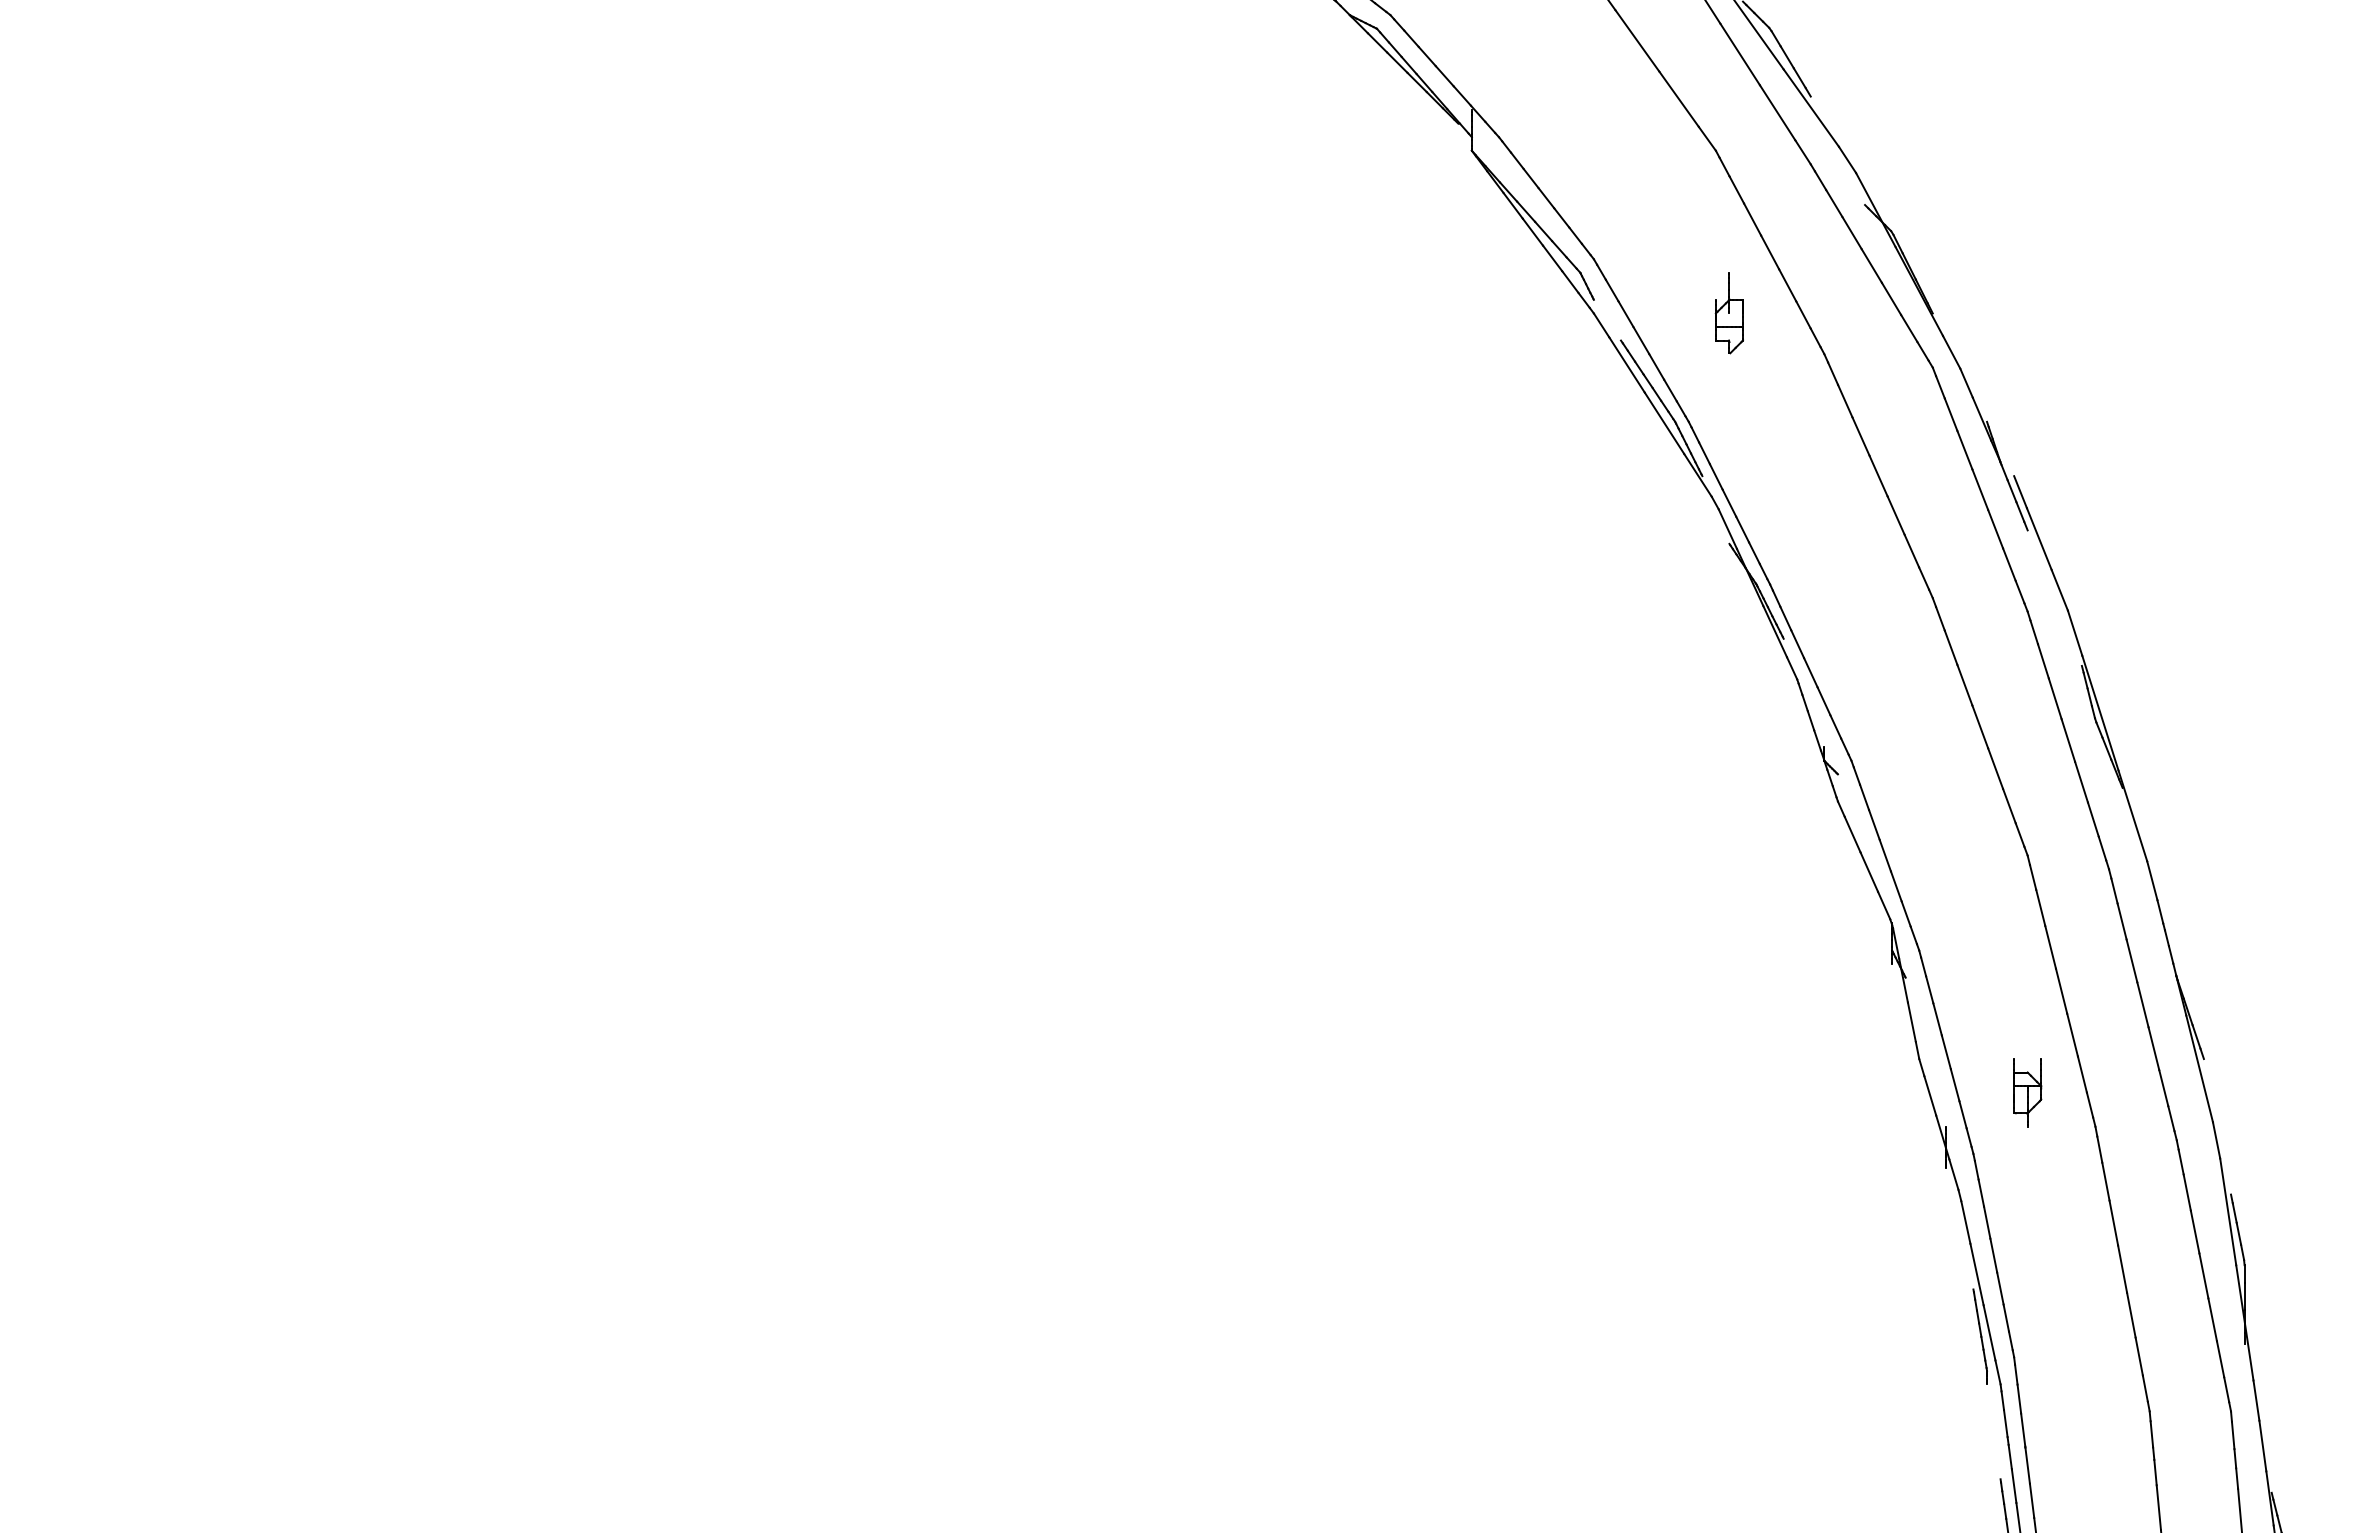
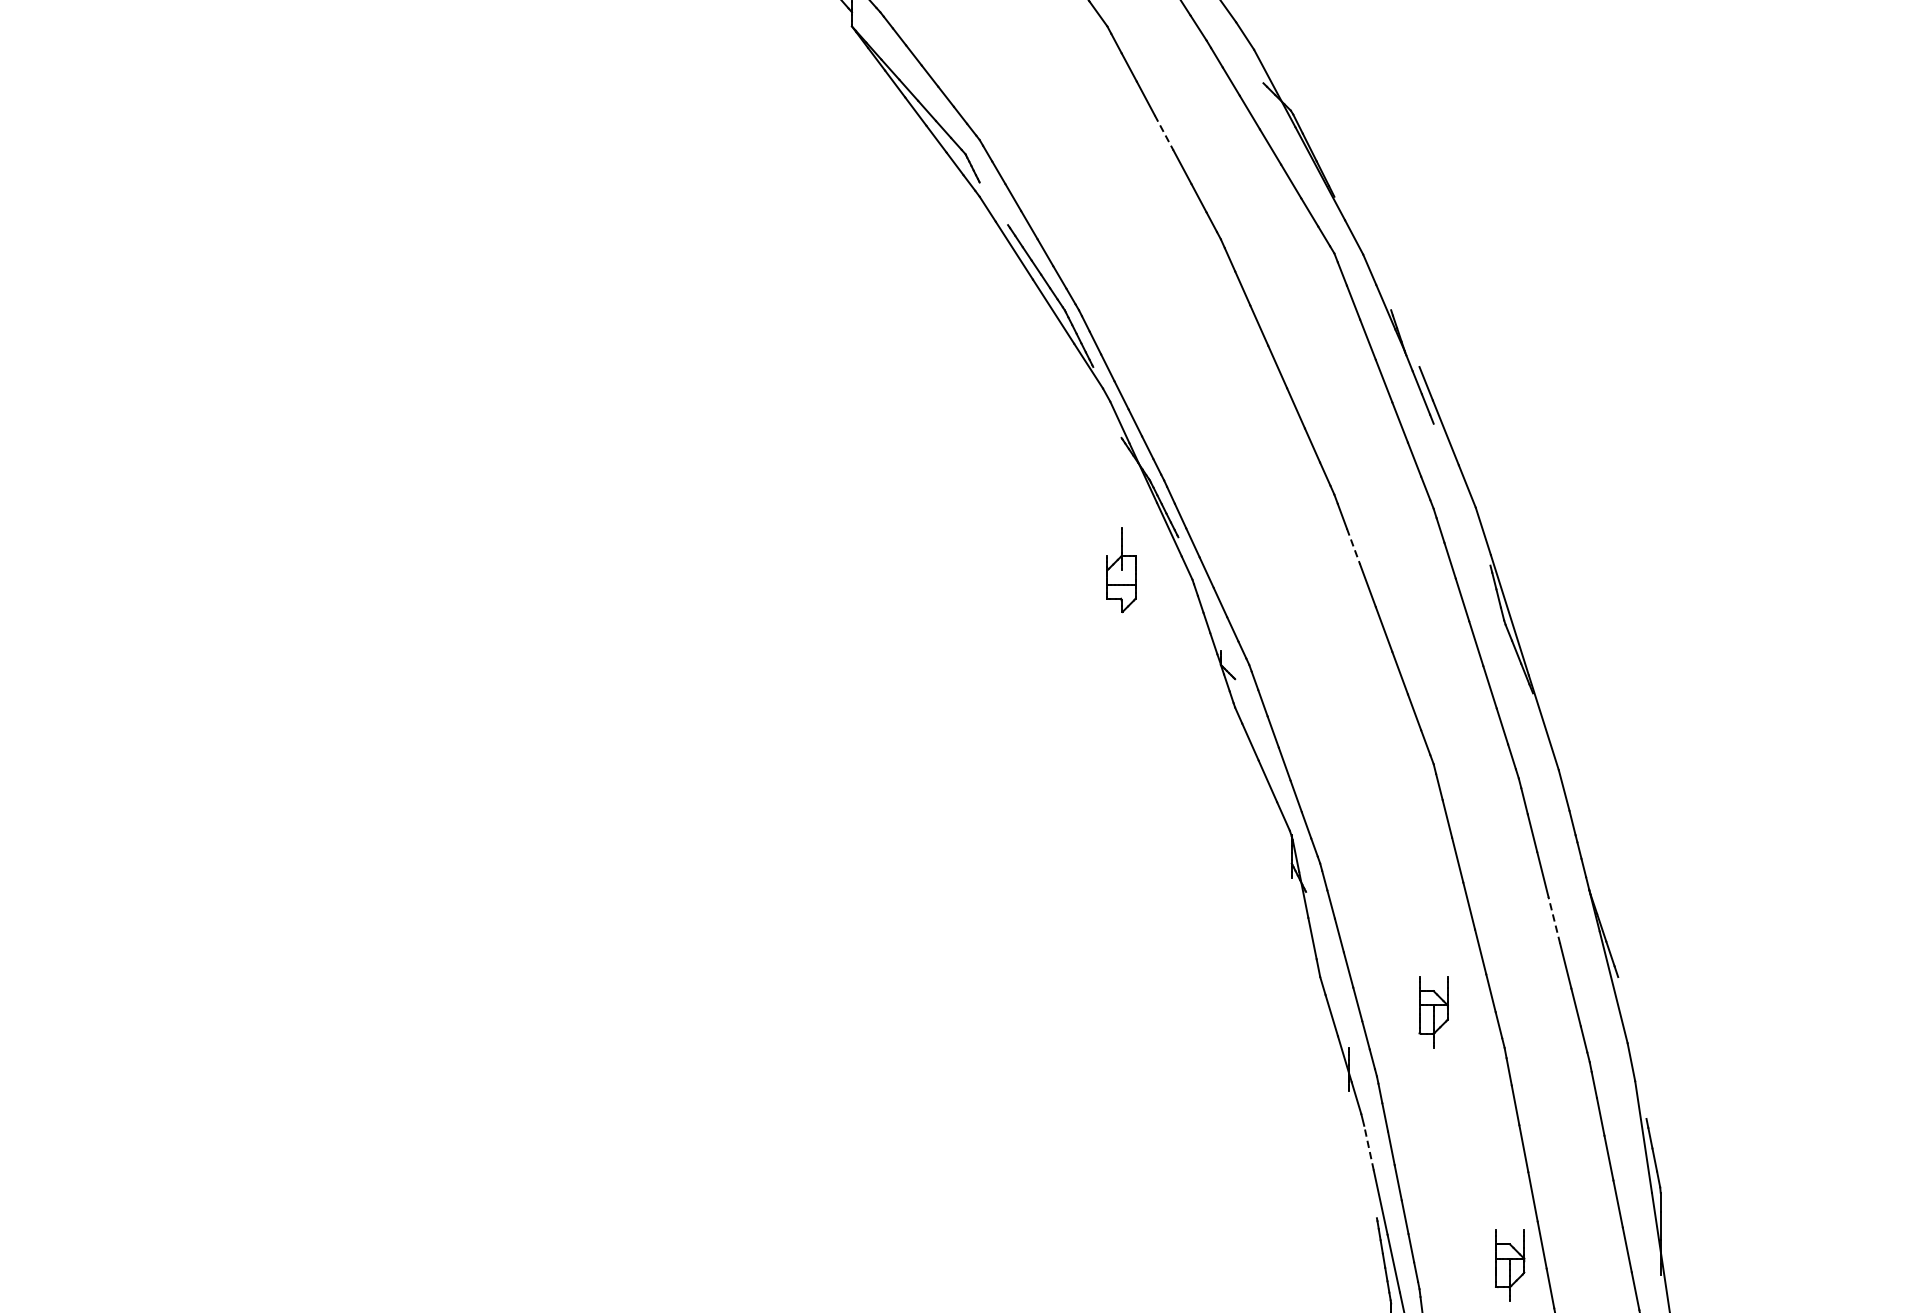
line: (1770, 252) -> (1164, 132), solid -> dashed
part: (1728, 313) -> (1120, 570), moved
line: (1951, 648) -> (1353, 547), solid -> dashed
line: (2142, 1004) -> (1553, 919), solid -> dashed
line: (1965, 1222) -> (1368, 1148), solid -> dashed
part: (2100, 1334) -> (1509, 1265), added

